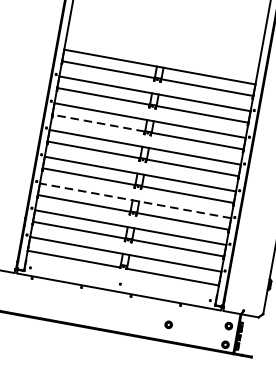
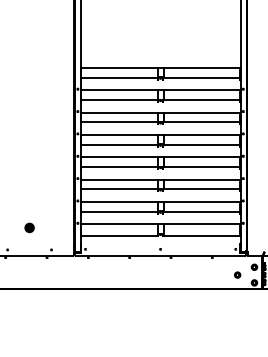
line: (97, 123) -> (118, 122), dashed -> solid
line: (135, 200) -> (160, 179), dashed -> solid
part: (168, 324) -> (237, 274), moved

